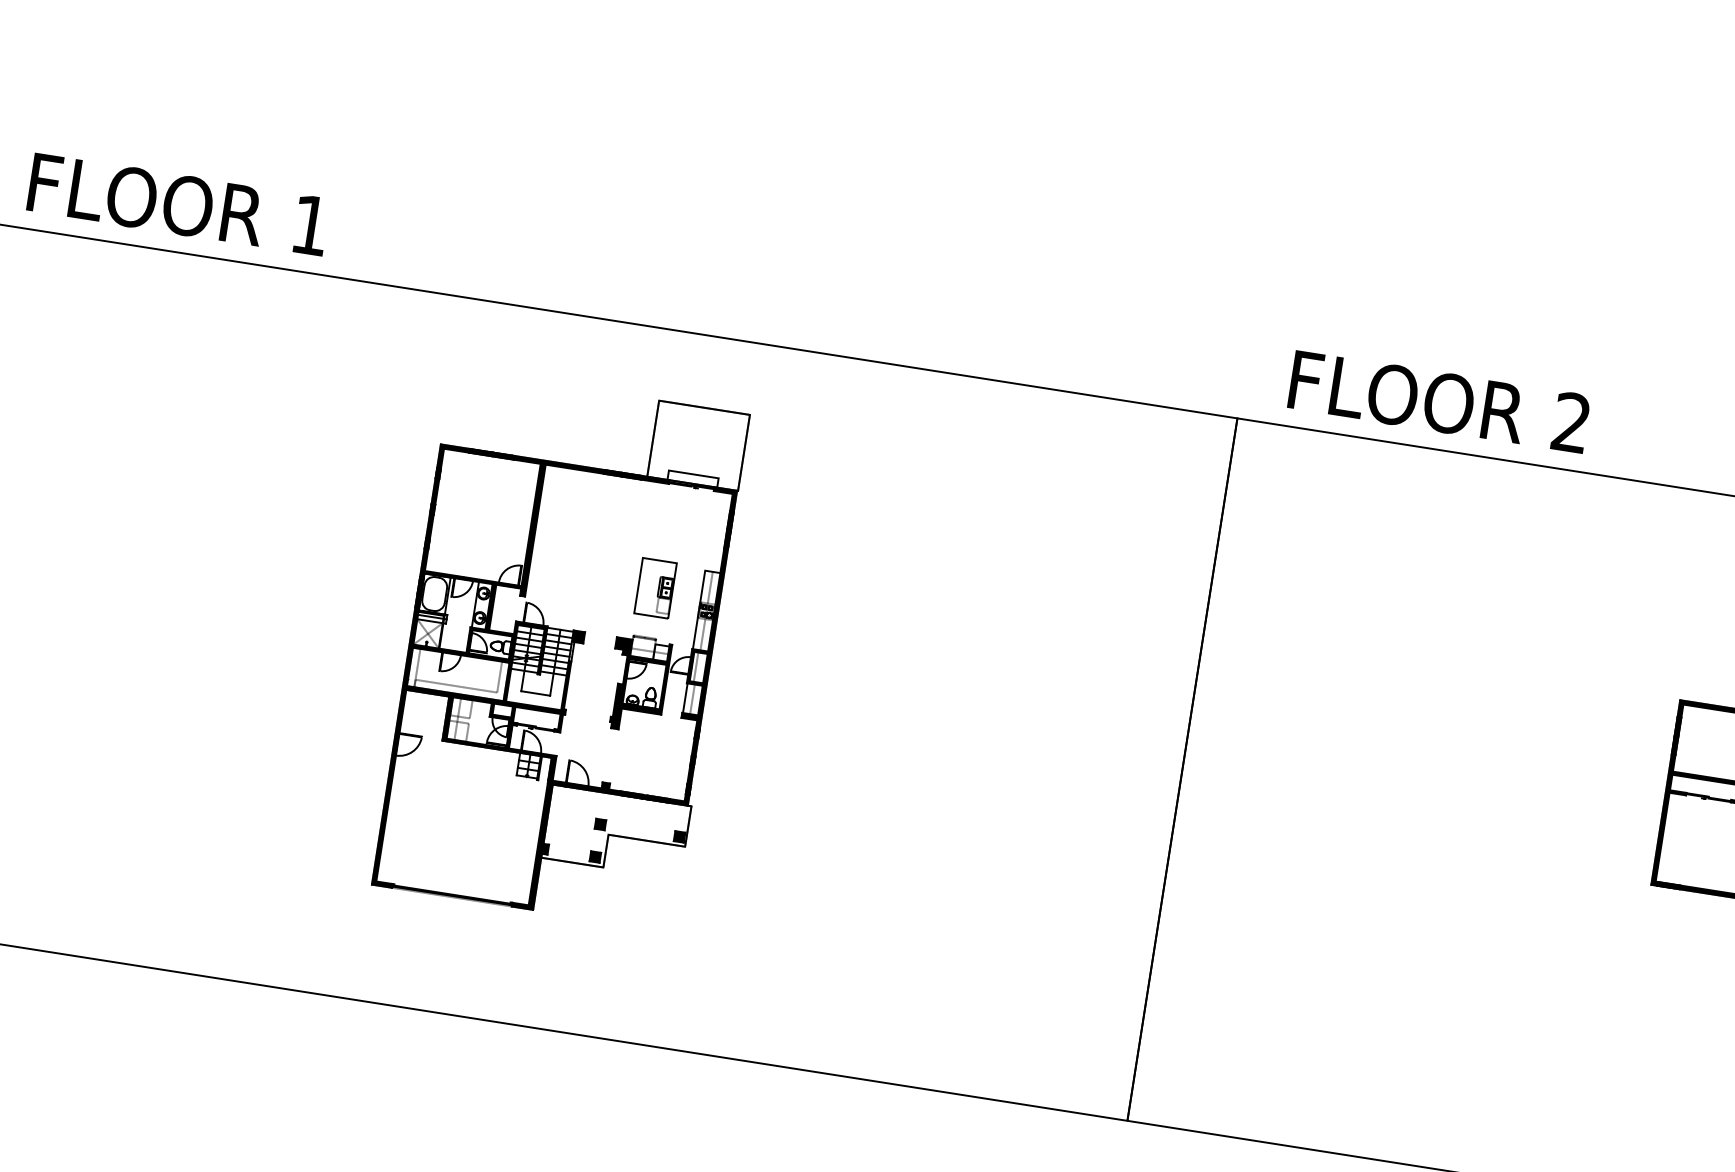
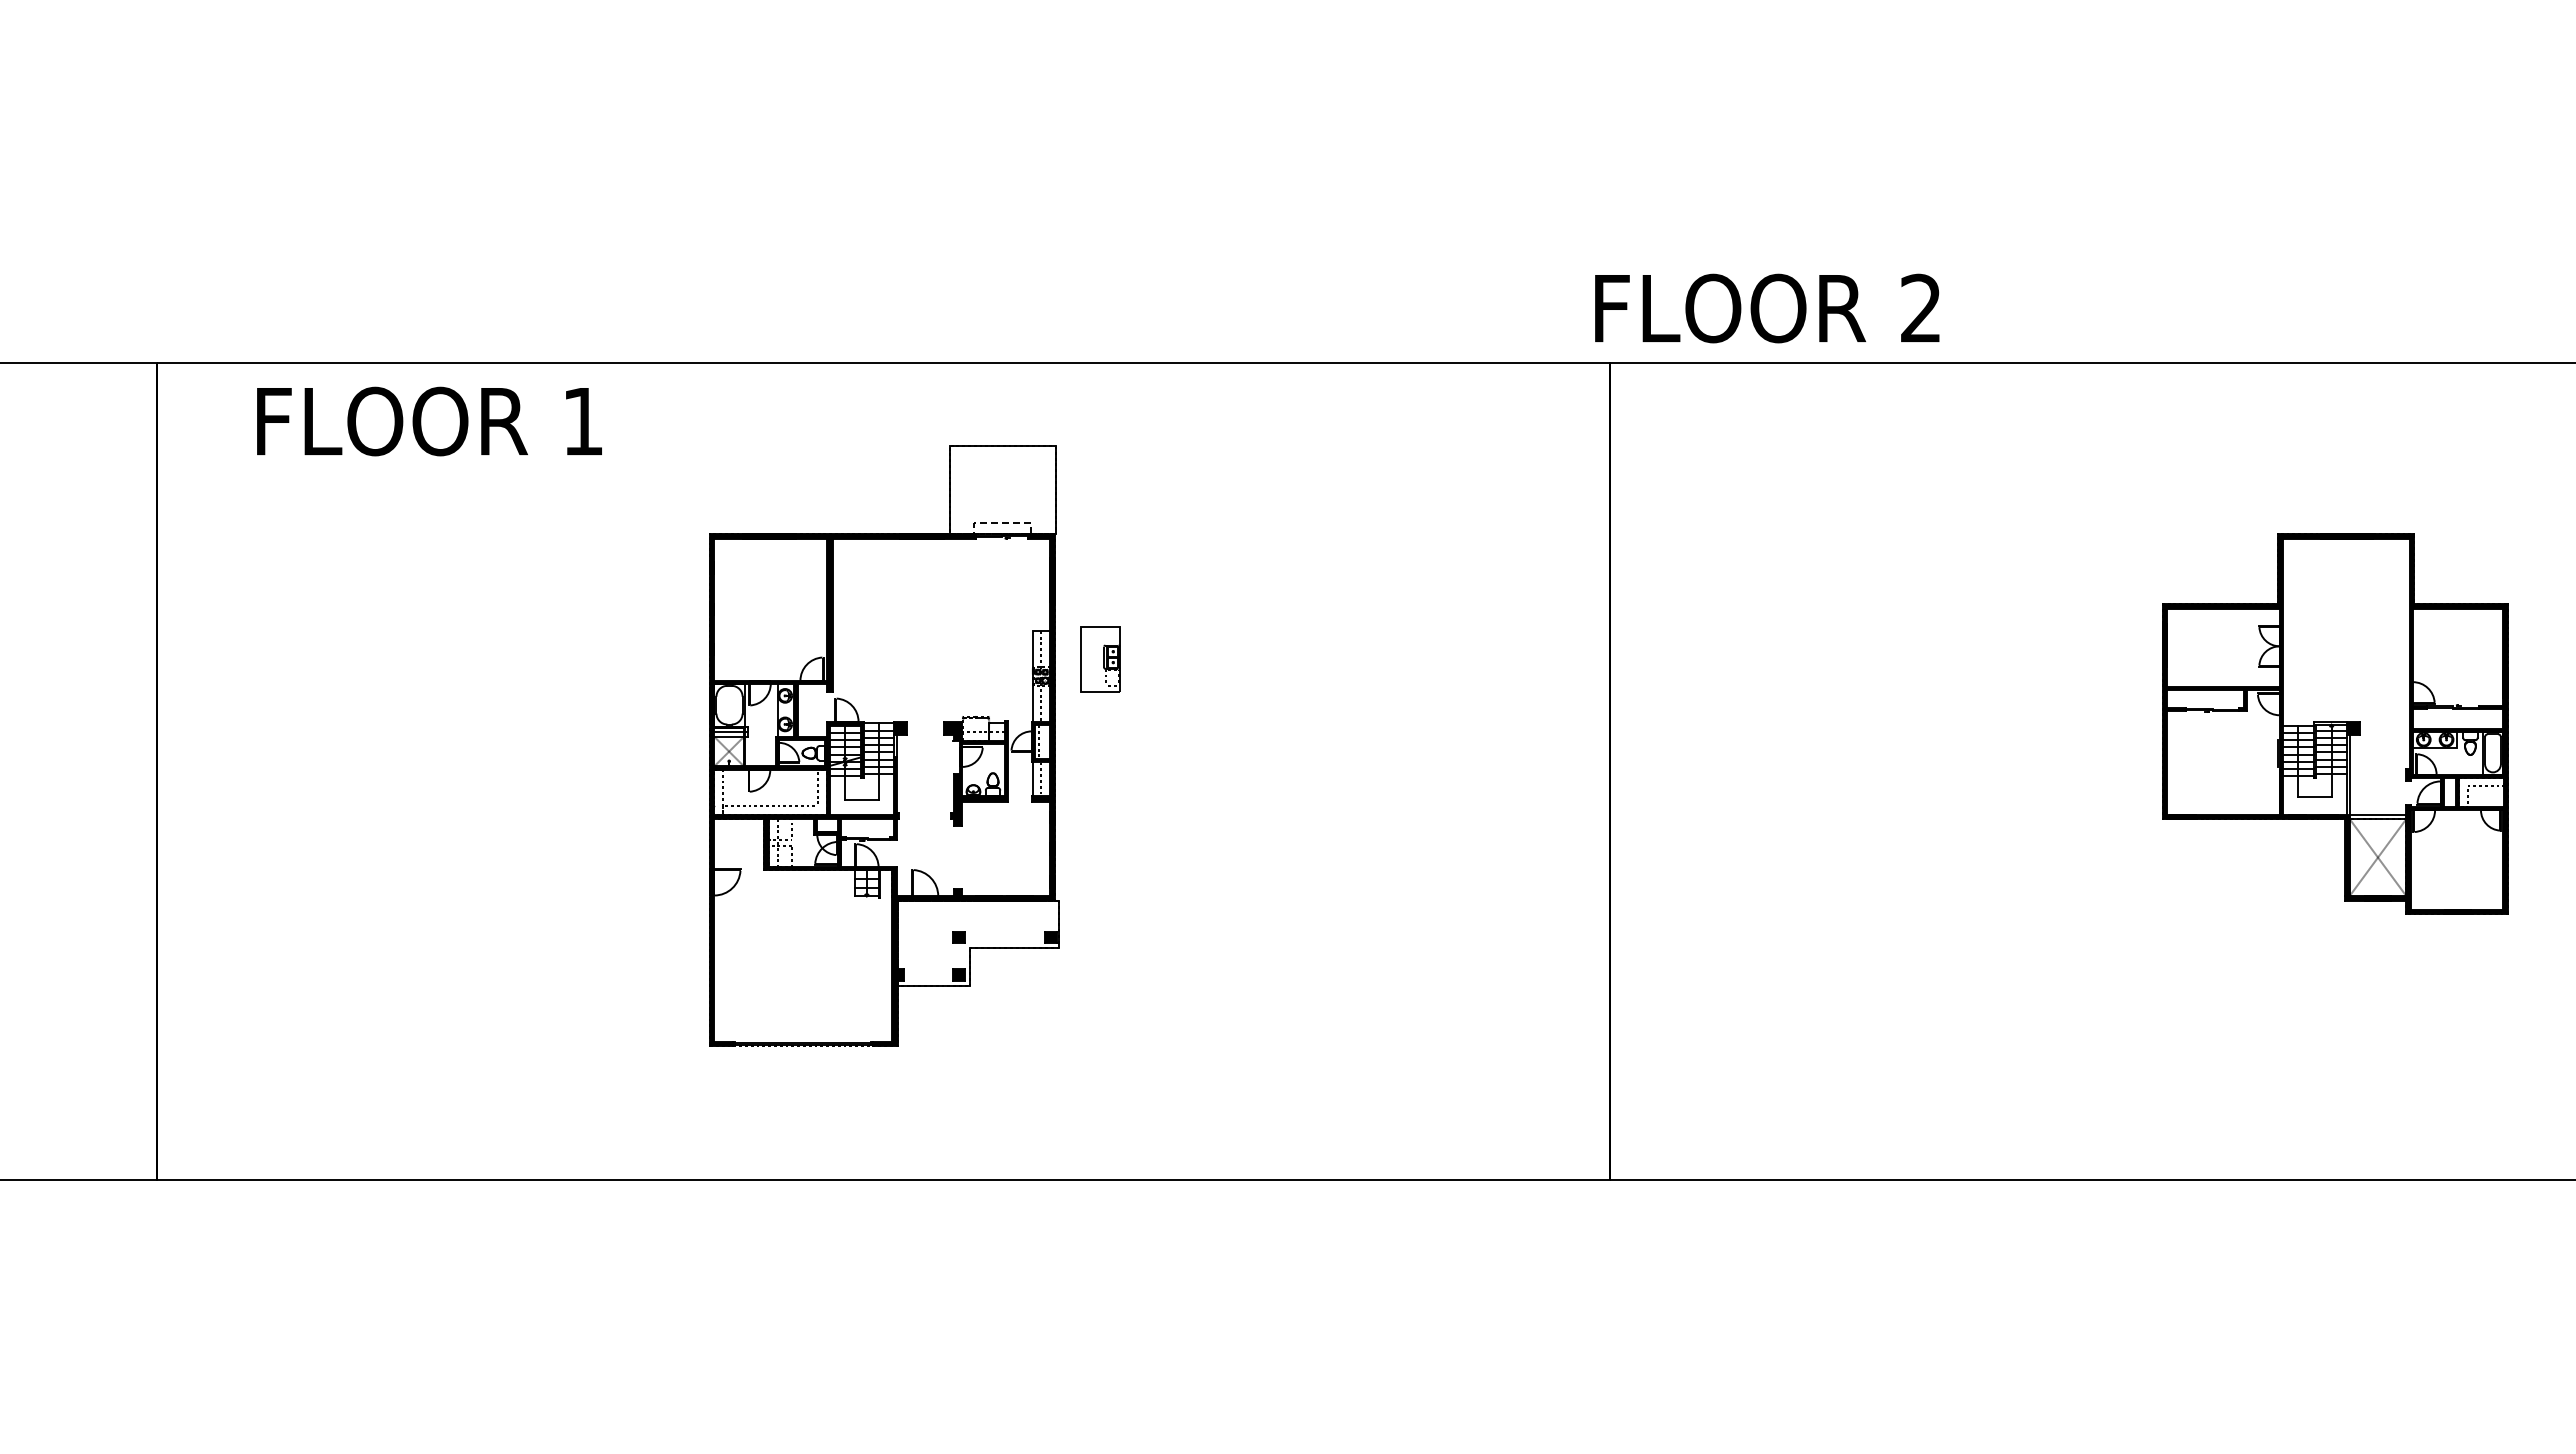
text: (178, 204) -> (429, 421), moved
text: (1439, 402) -> (1767, 308), moved
line: (693, 474) -> (1002, 523), solid -> dashed
part: (655, 588) -> (1100, 659), moved

